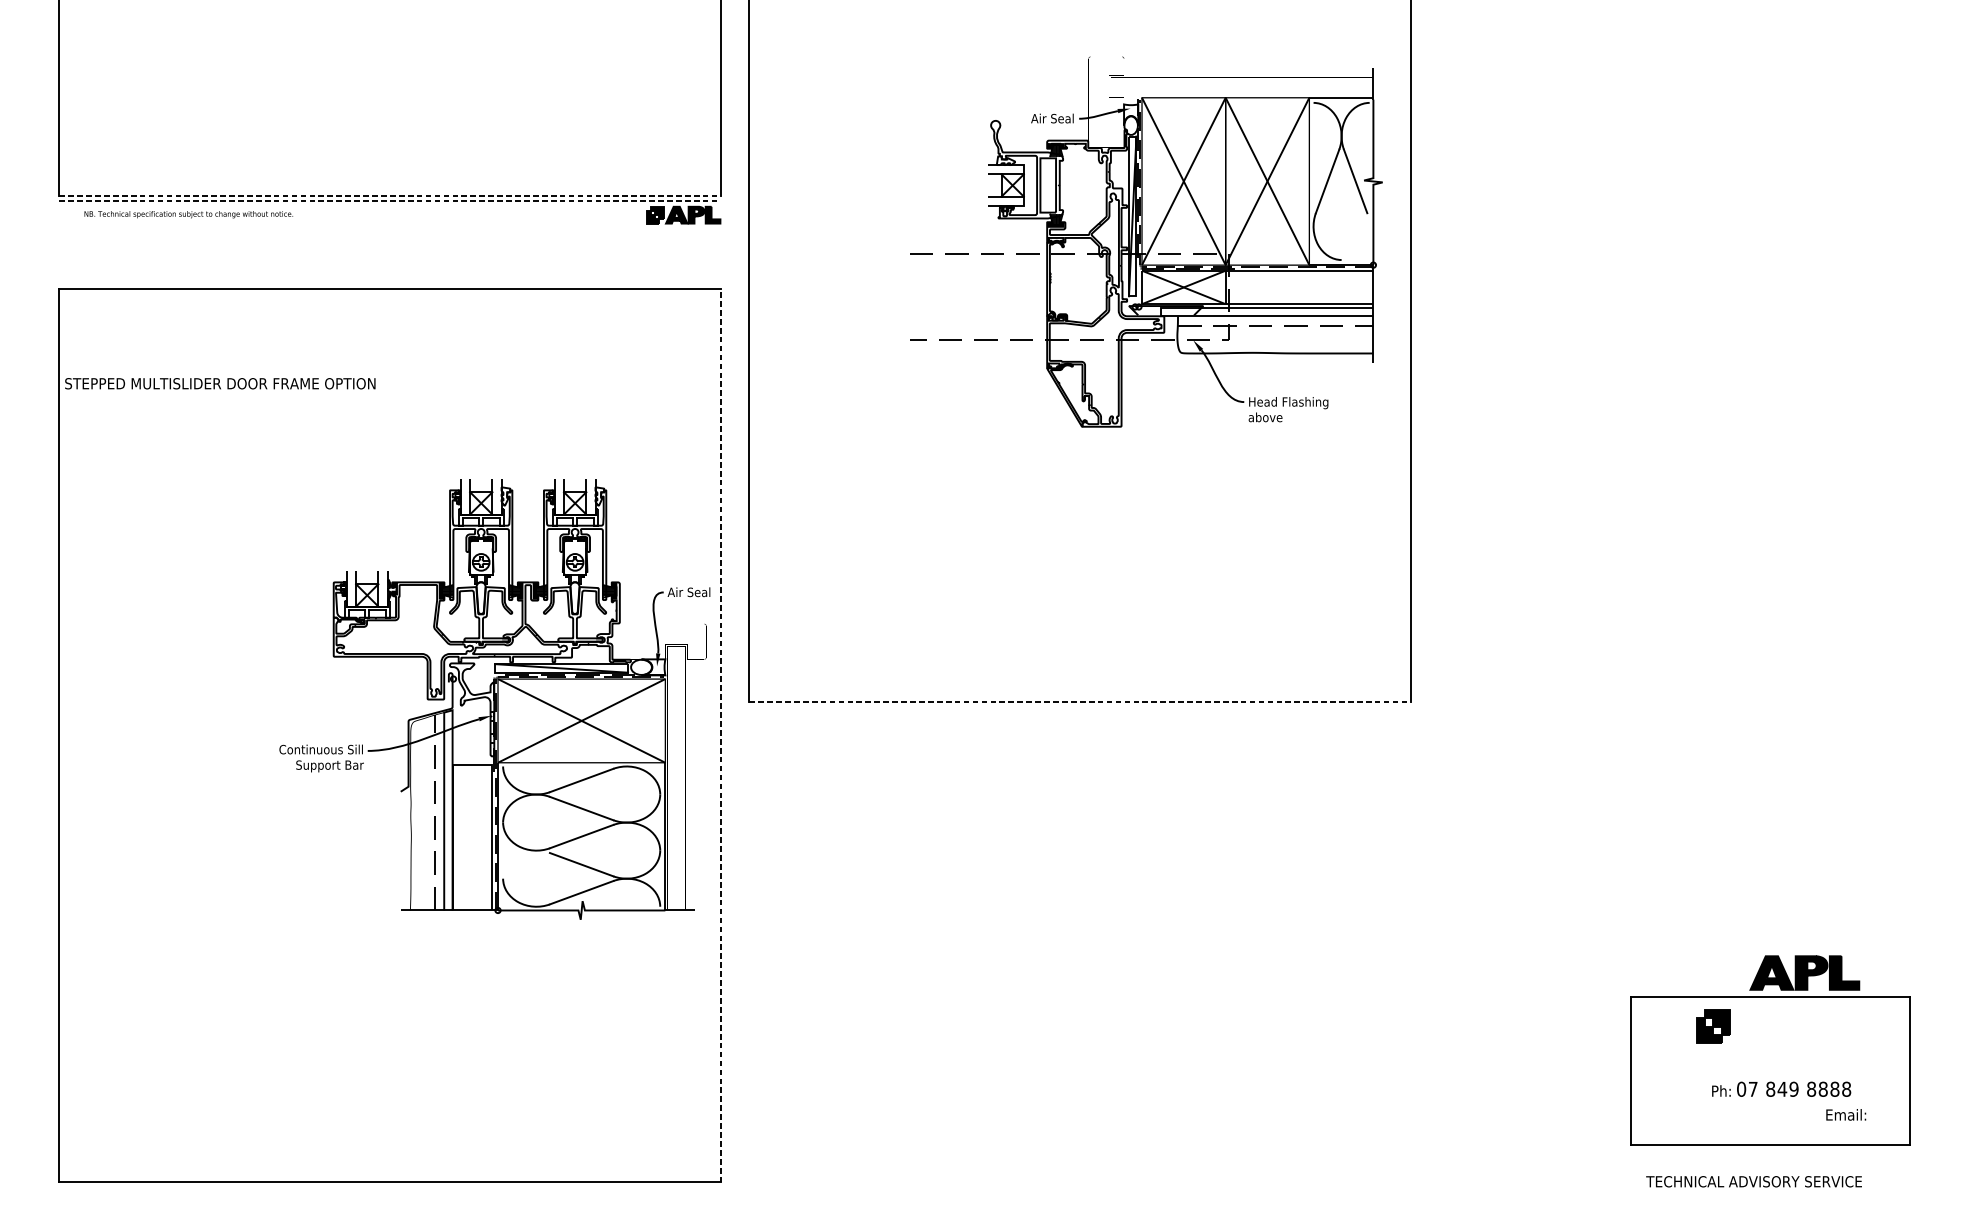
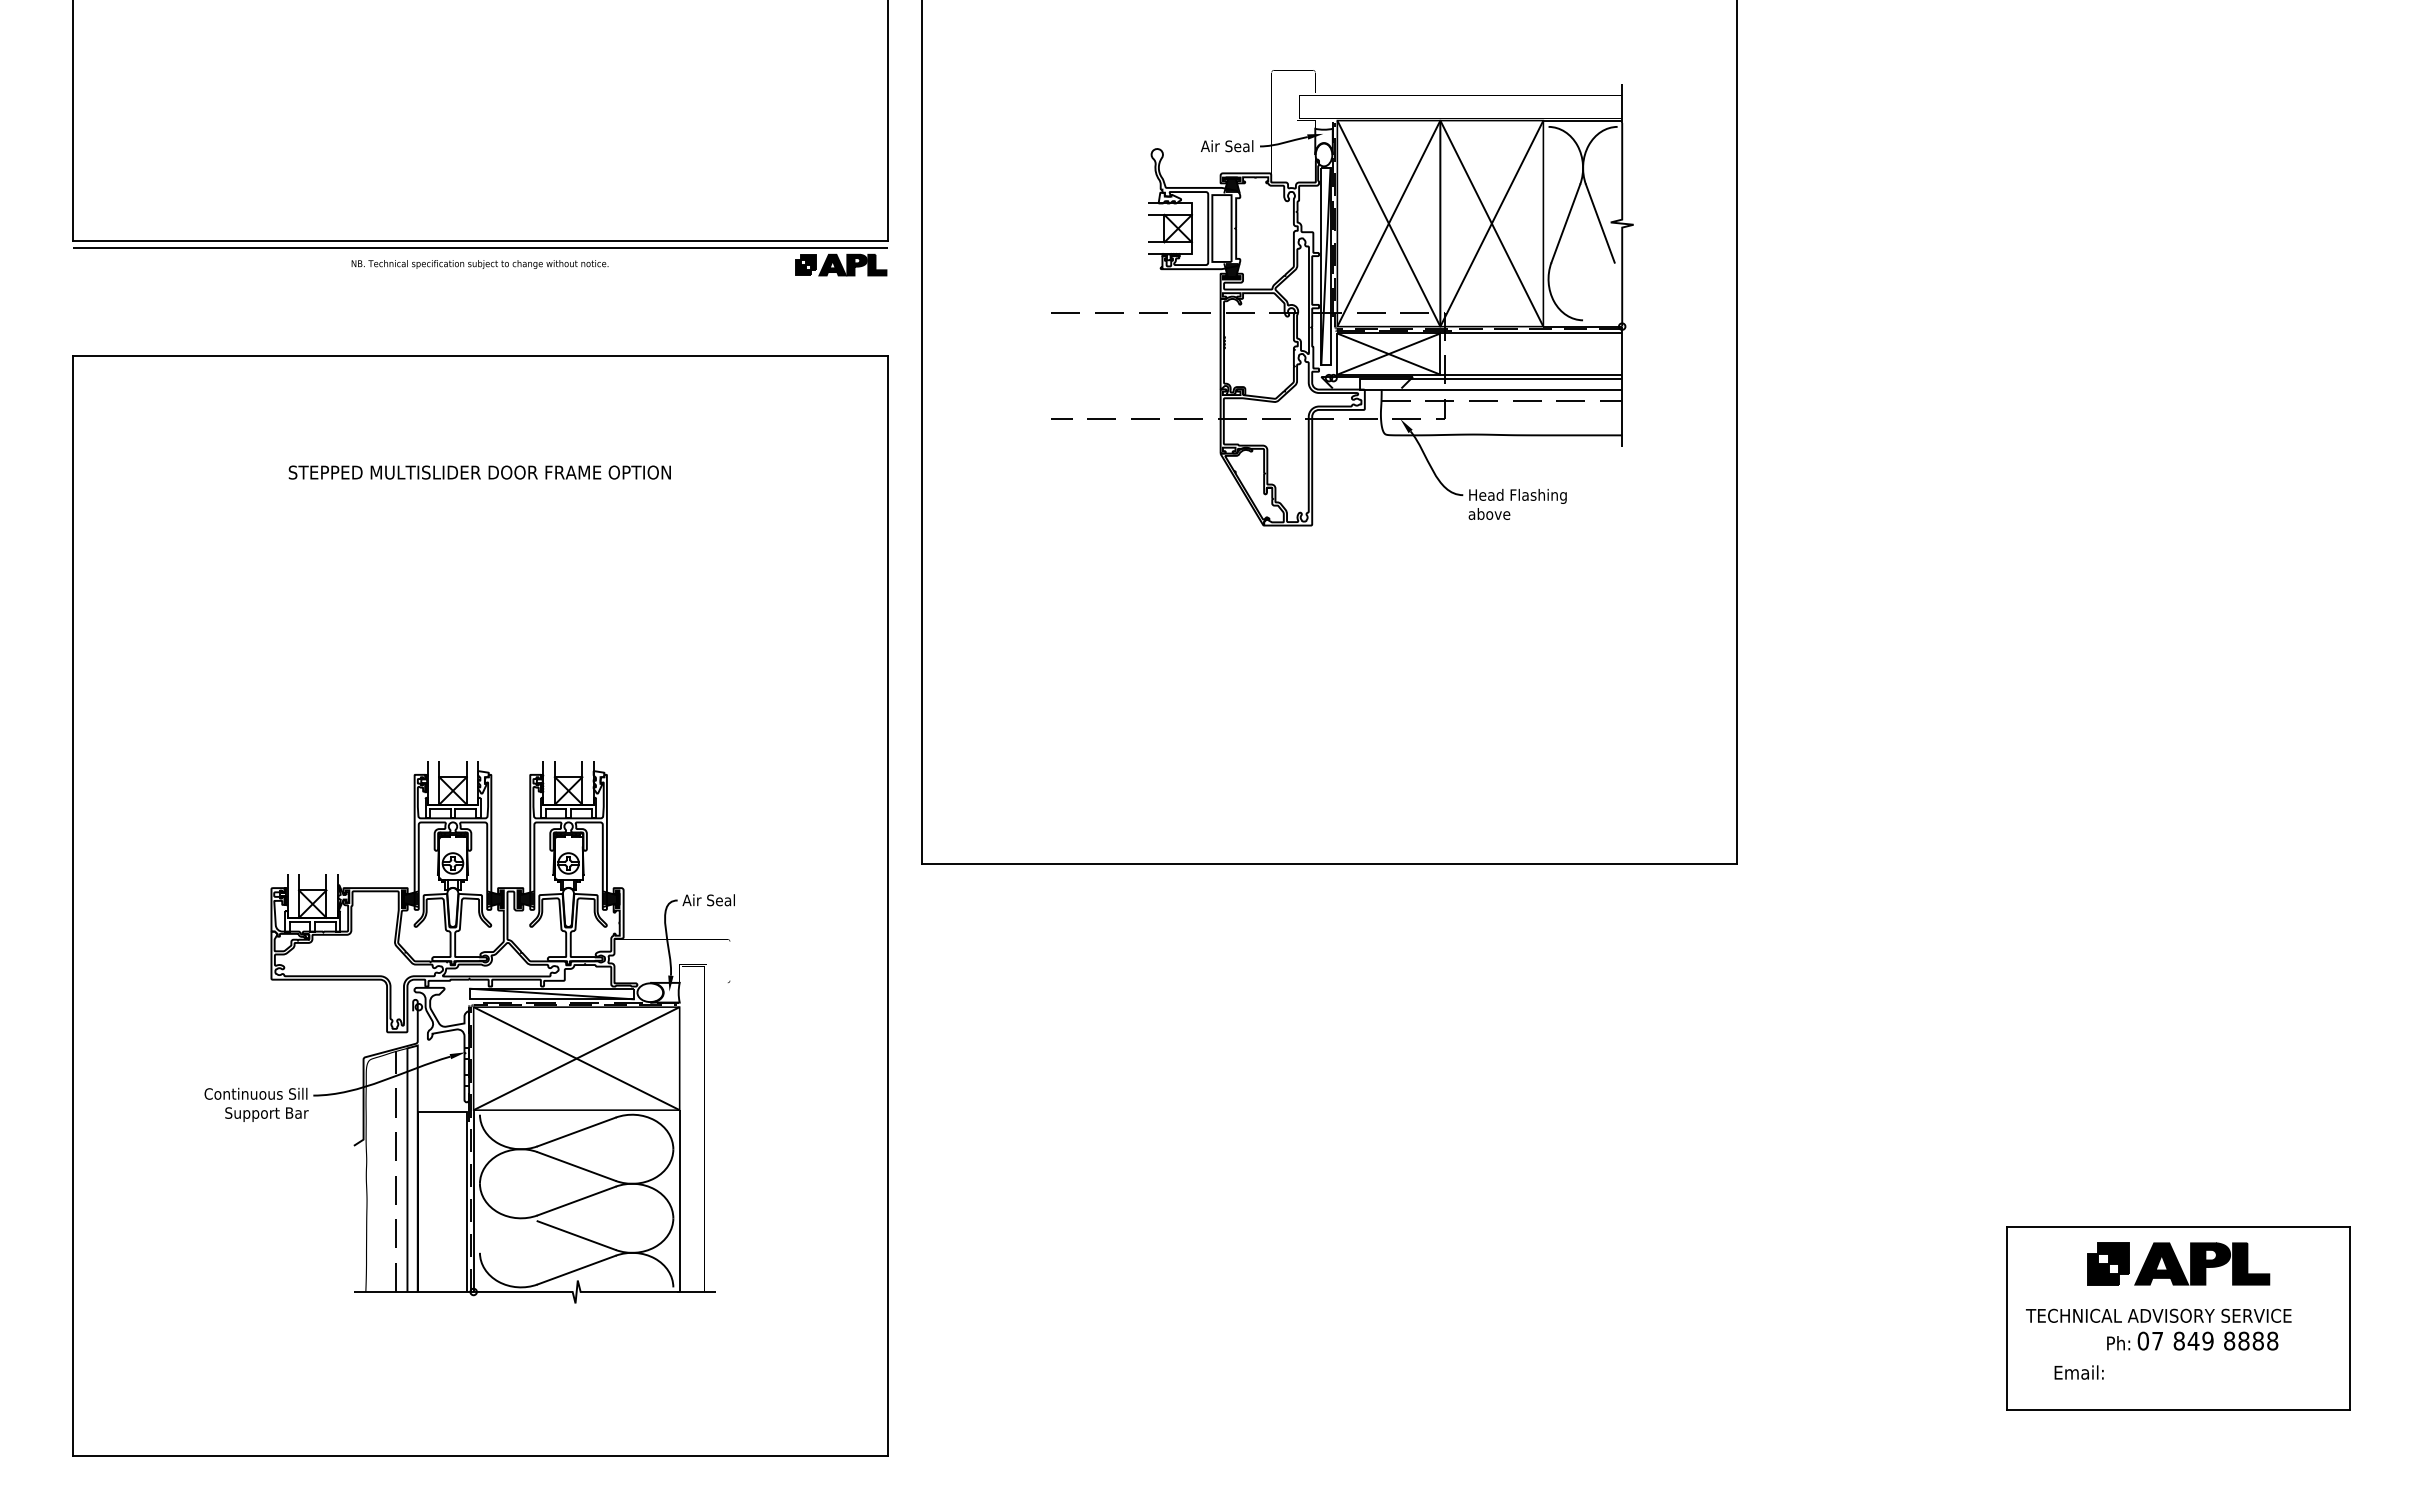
line: (390, 195) -> (480, 241), dashed -> solid
line: (390, 200) -> (480, 247), dashed -> solid
text: (188, 214) -> (479, 264), moved
part: (1146, 242) -> (1342, 298), moved
text: (220, 383) -> (479, 472), moved
part: (494, 699) -> (469, 1032), moved
line: (1080, 701) -> (1329, 863), dashed -> solid
line: (721, 736) -> (887, 906), dashed -> solid
part: (1805, 972) -> (2202, 1263), moved
text: (1845, 1114) -> (2078, 1372), moved
text: (1753, 1181) -> (2158, 1315), moved

